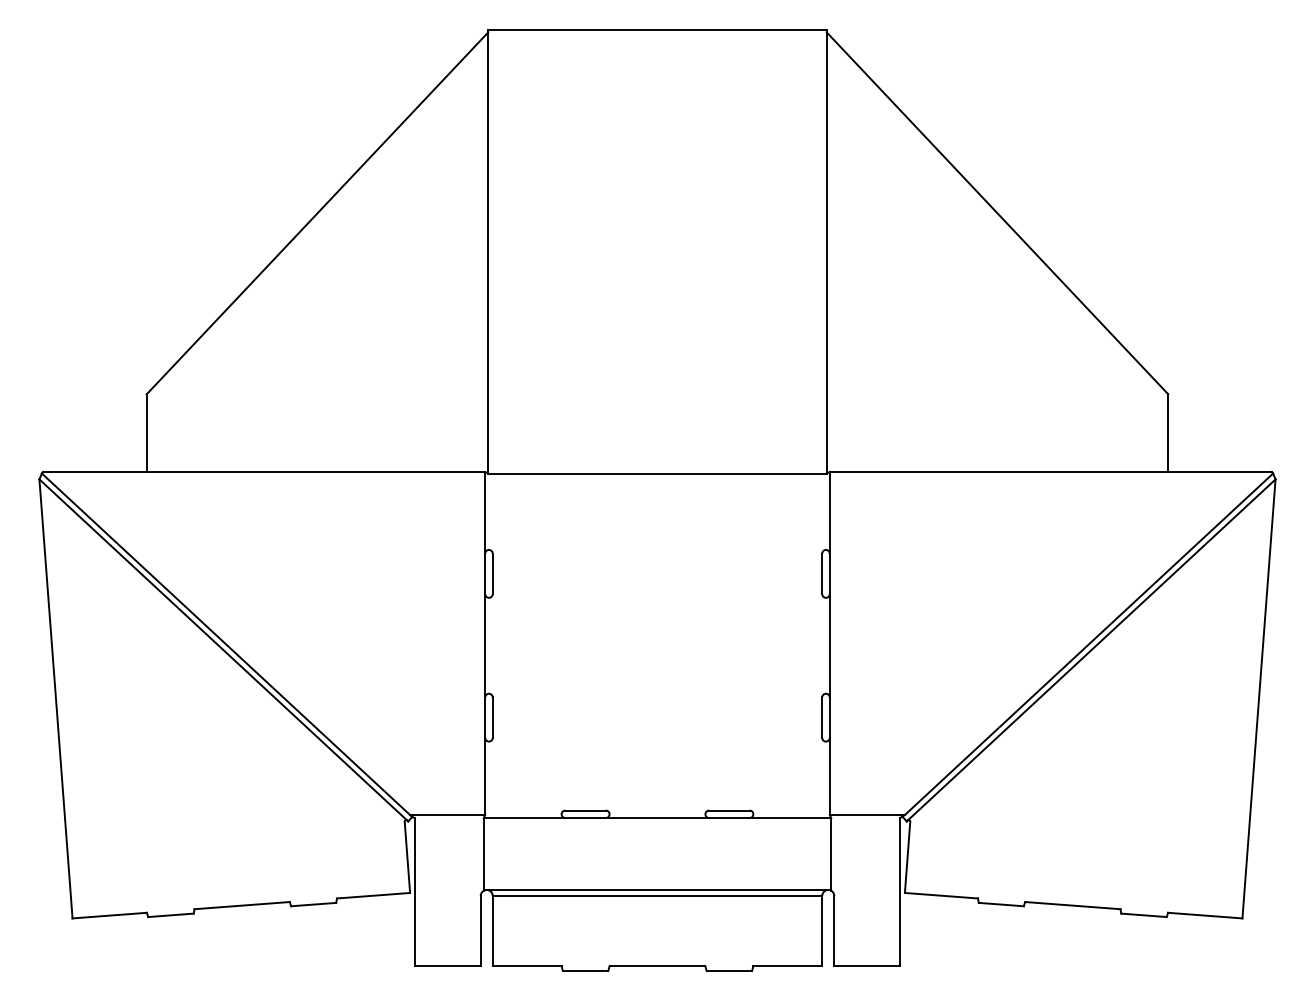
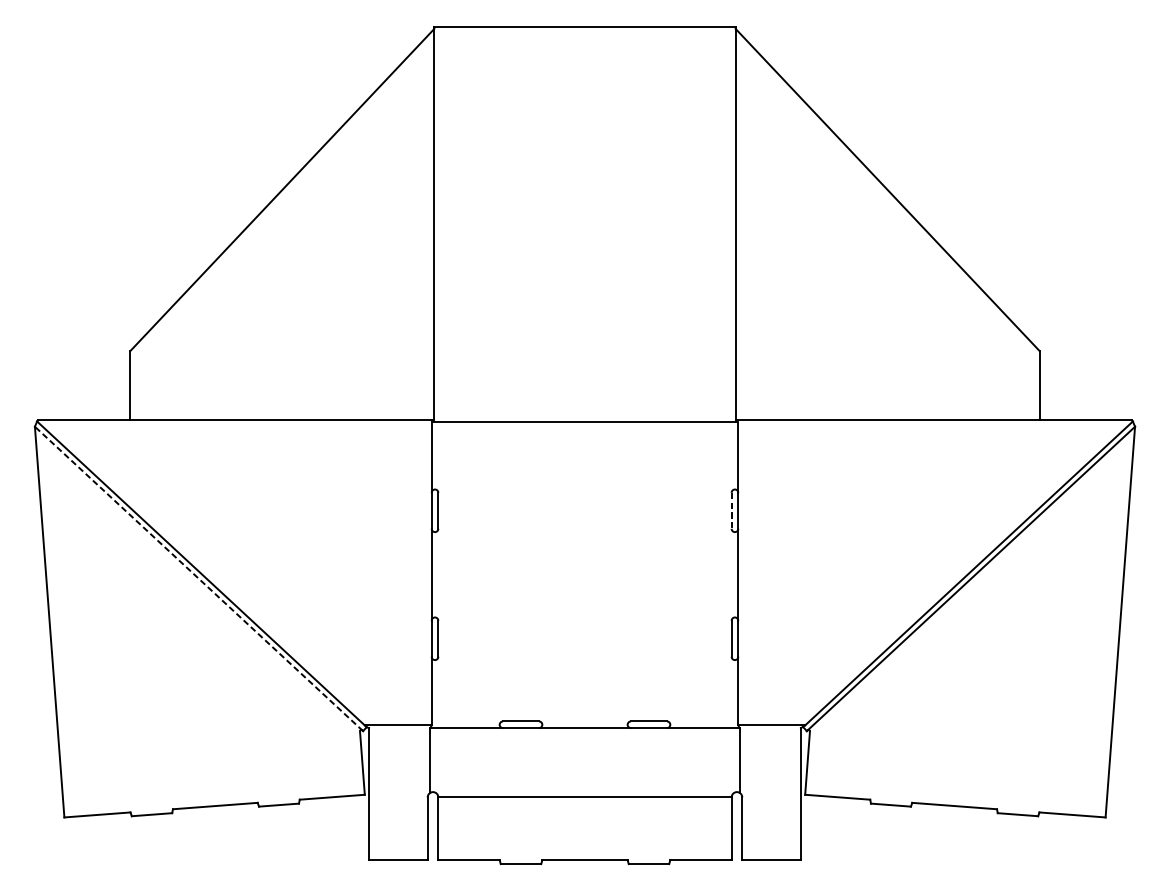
line: (822, 574) -> (731, 511), solid -> dashed
line: (223, 650) -> (198, 579), solid -> dashed
line: (657, 889) -> (585, 791), removed

